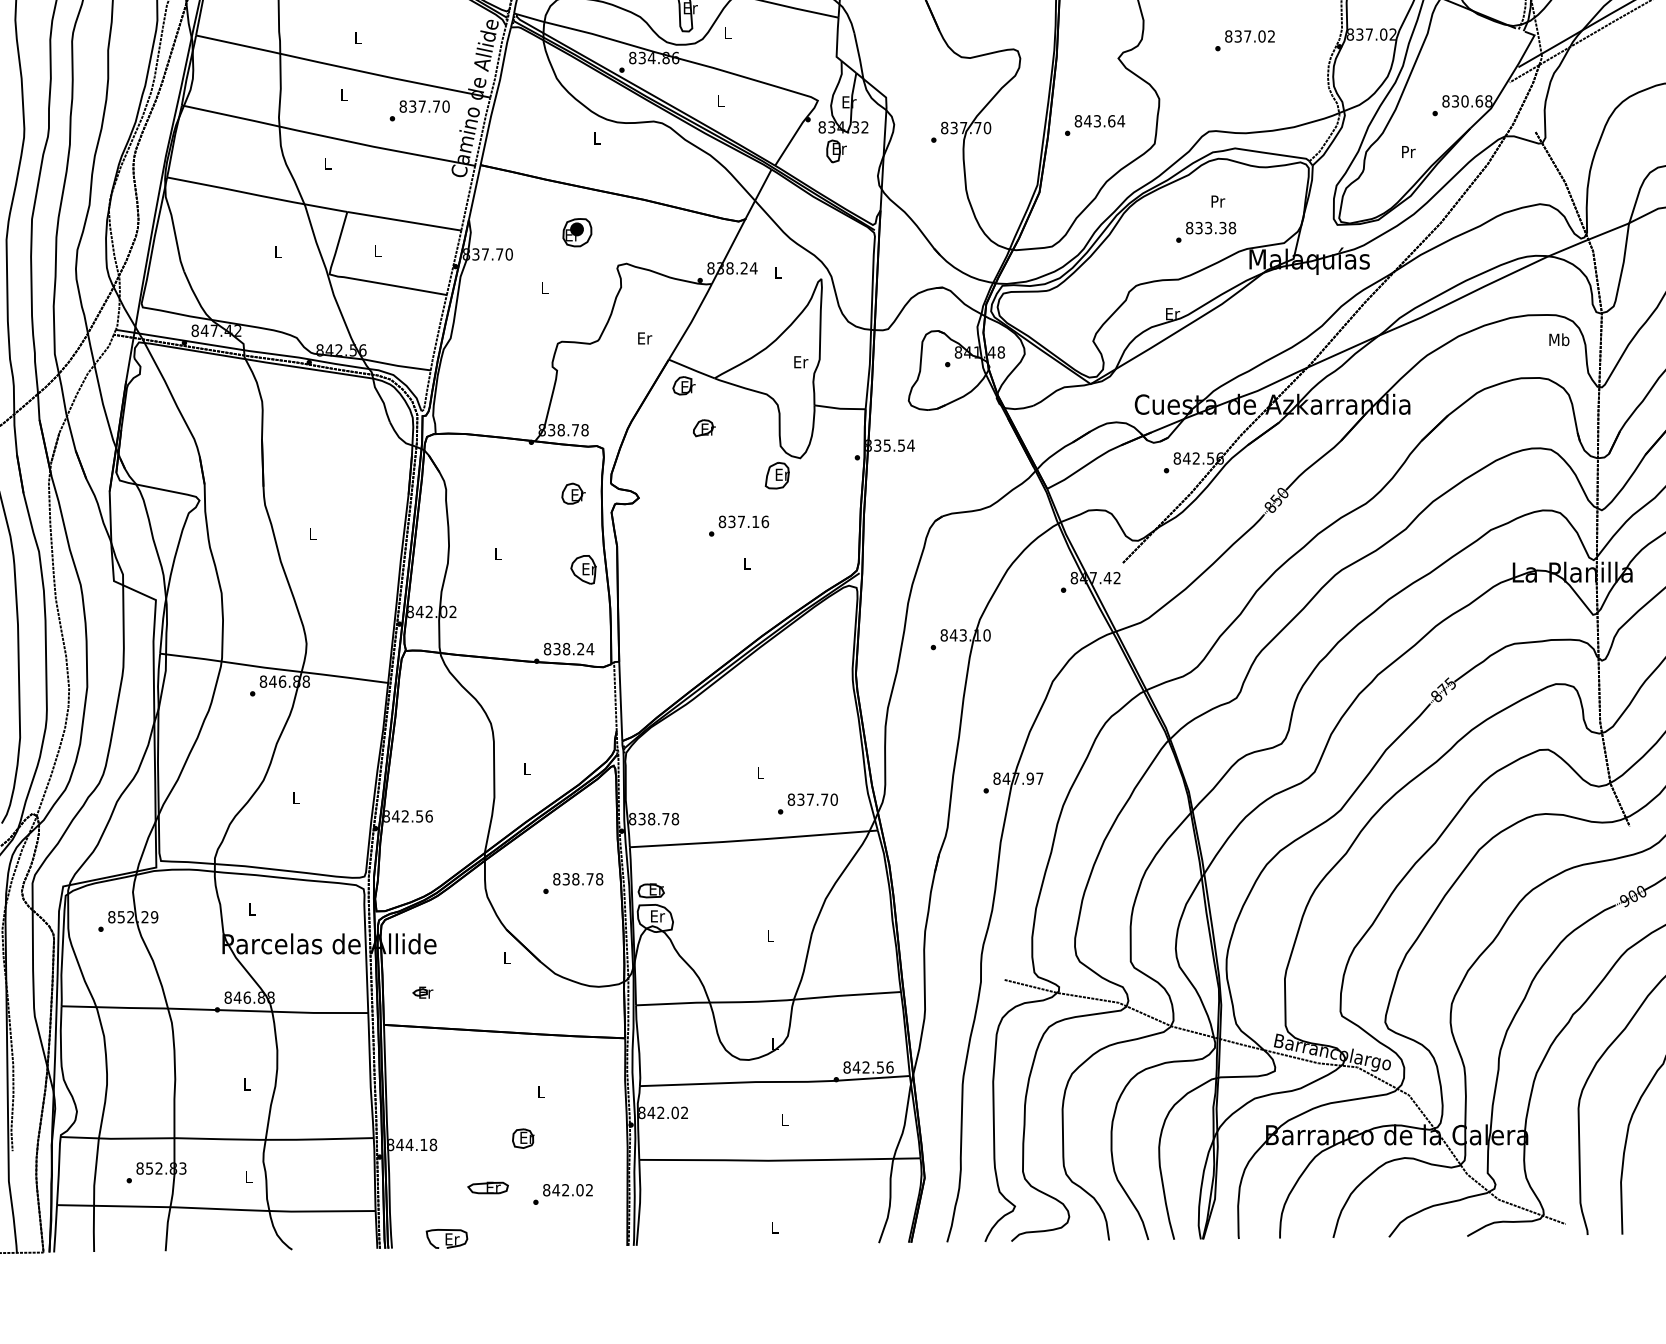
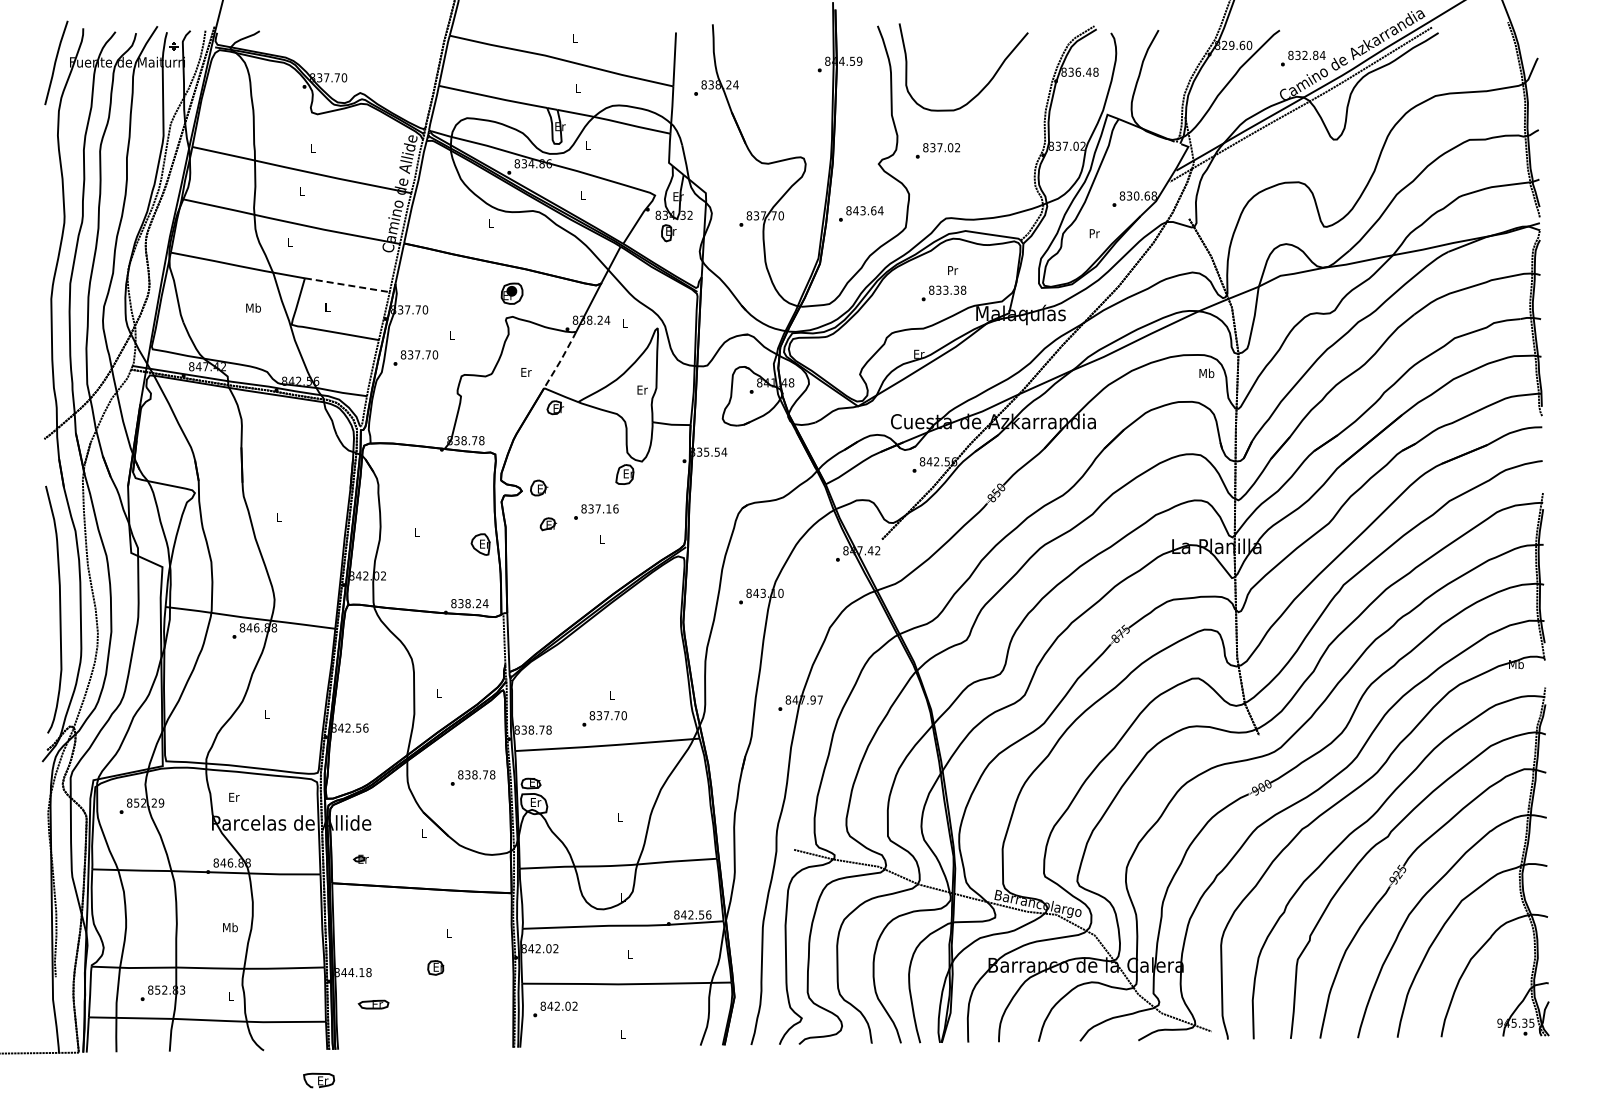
text: (1244, 40) -> (937, 150), moved
text: (419, 110) -> (415, 357), moved
line: (404, 221) -> (347, 285), solid -> dashed
part: (576, 232) -> (511, 293), moved
text: (278, 251) -> (253, 307), L -> Mb
line: (690, 322) -> (560, 360), solid -> dashed
part: (704, 428) -> (548, 524), moved
part: (573, 493) -> (539, 487), moved
text: (807, 803) -> (604, 718), moved
text: (252, 908) -> (234, 796), L -> Er
text: (247, 1084) -> (230, 927), L -> Mb
part: (487, 1187) -> (373, 1004), moved
text: (563, 1194) -> (555, 1009), moved
part: (447, 1238) -> (319, 1080), moved

